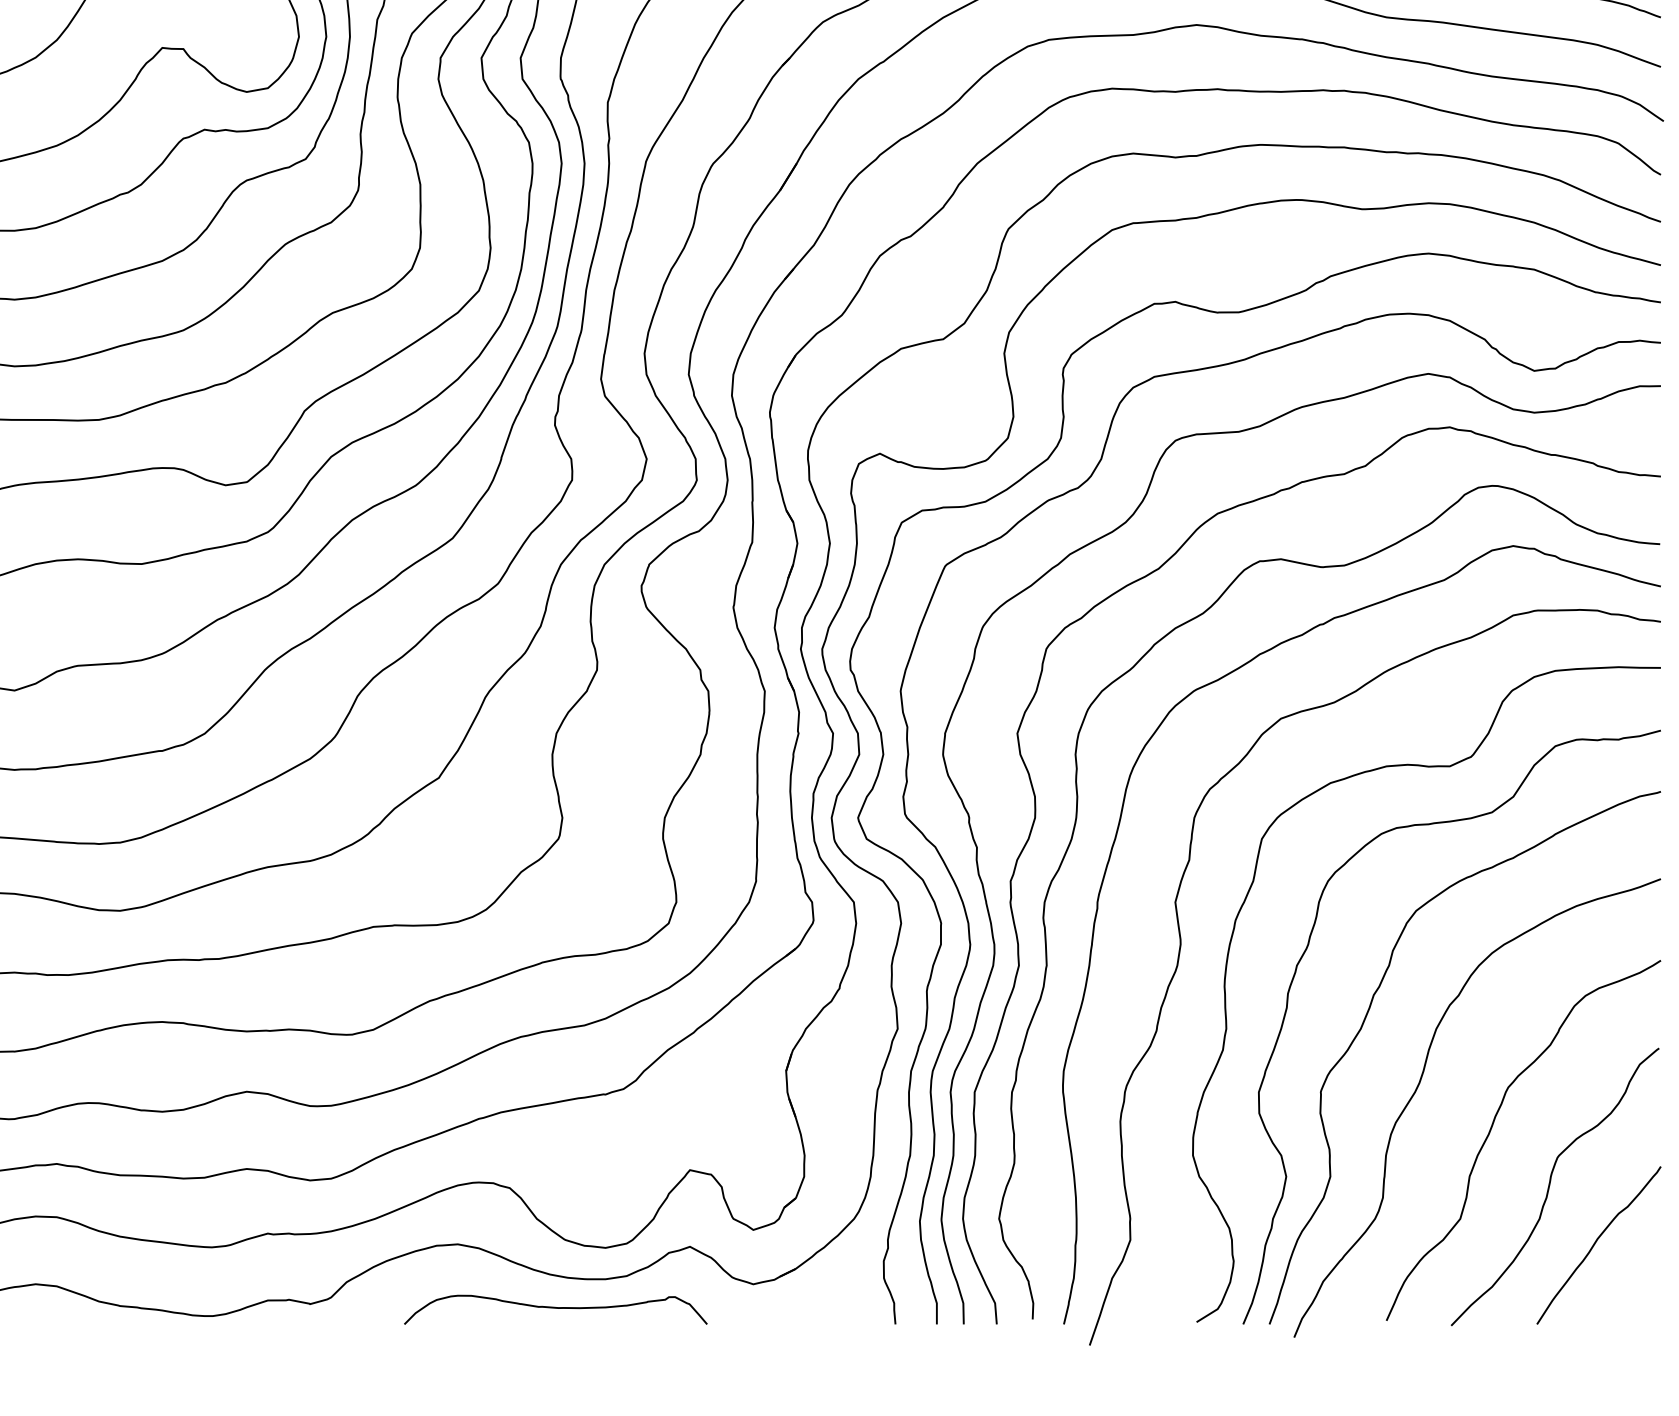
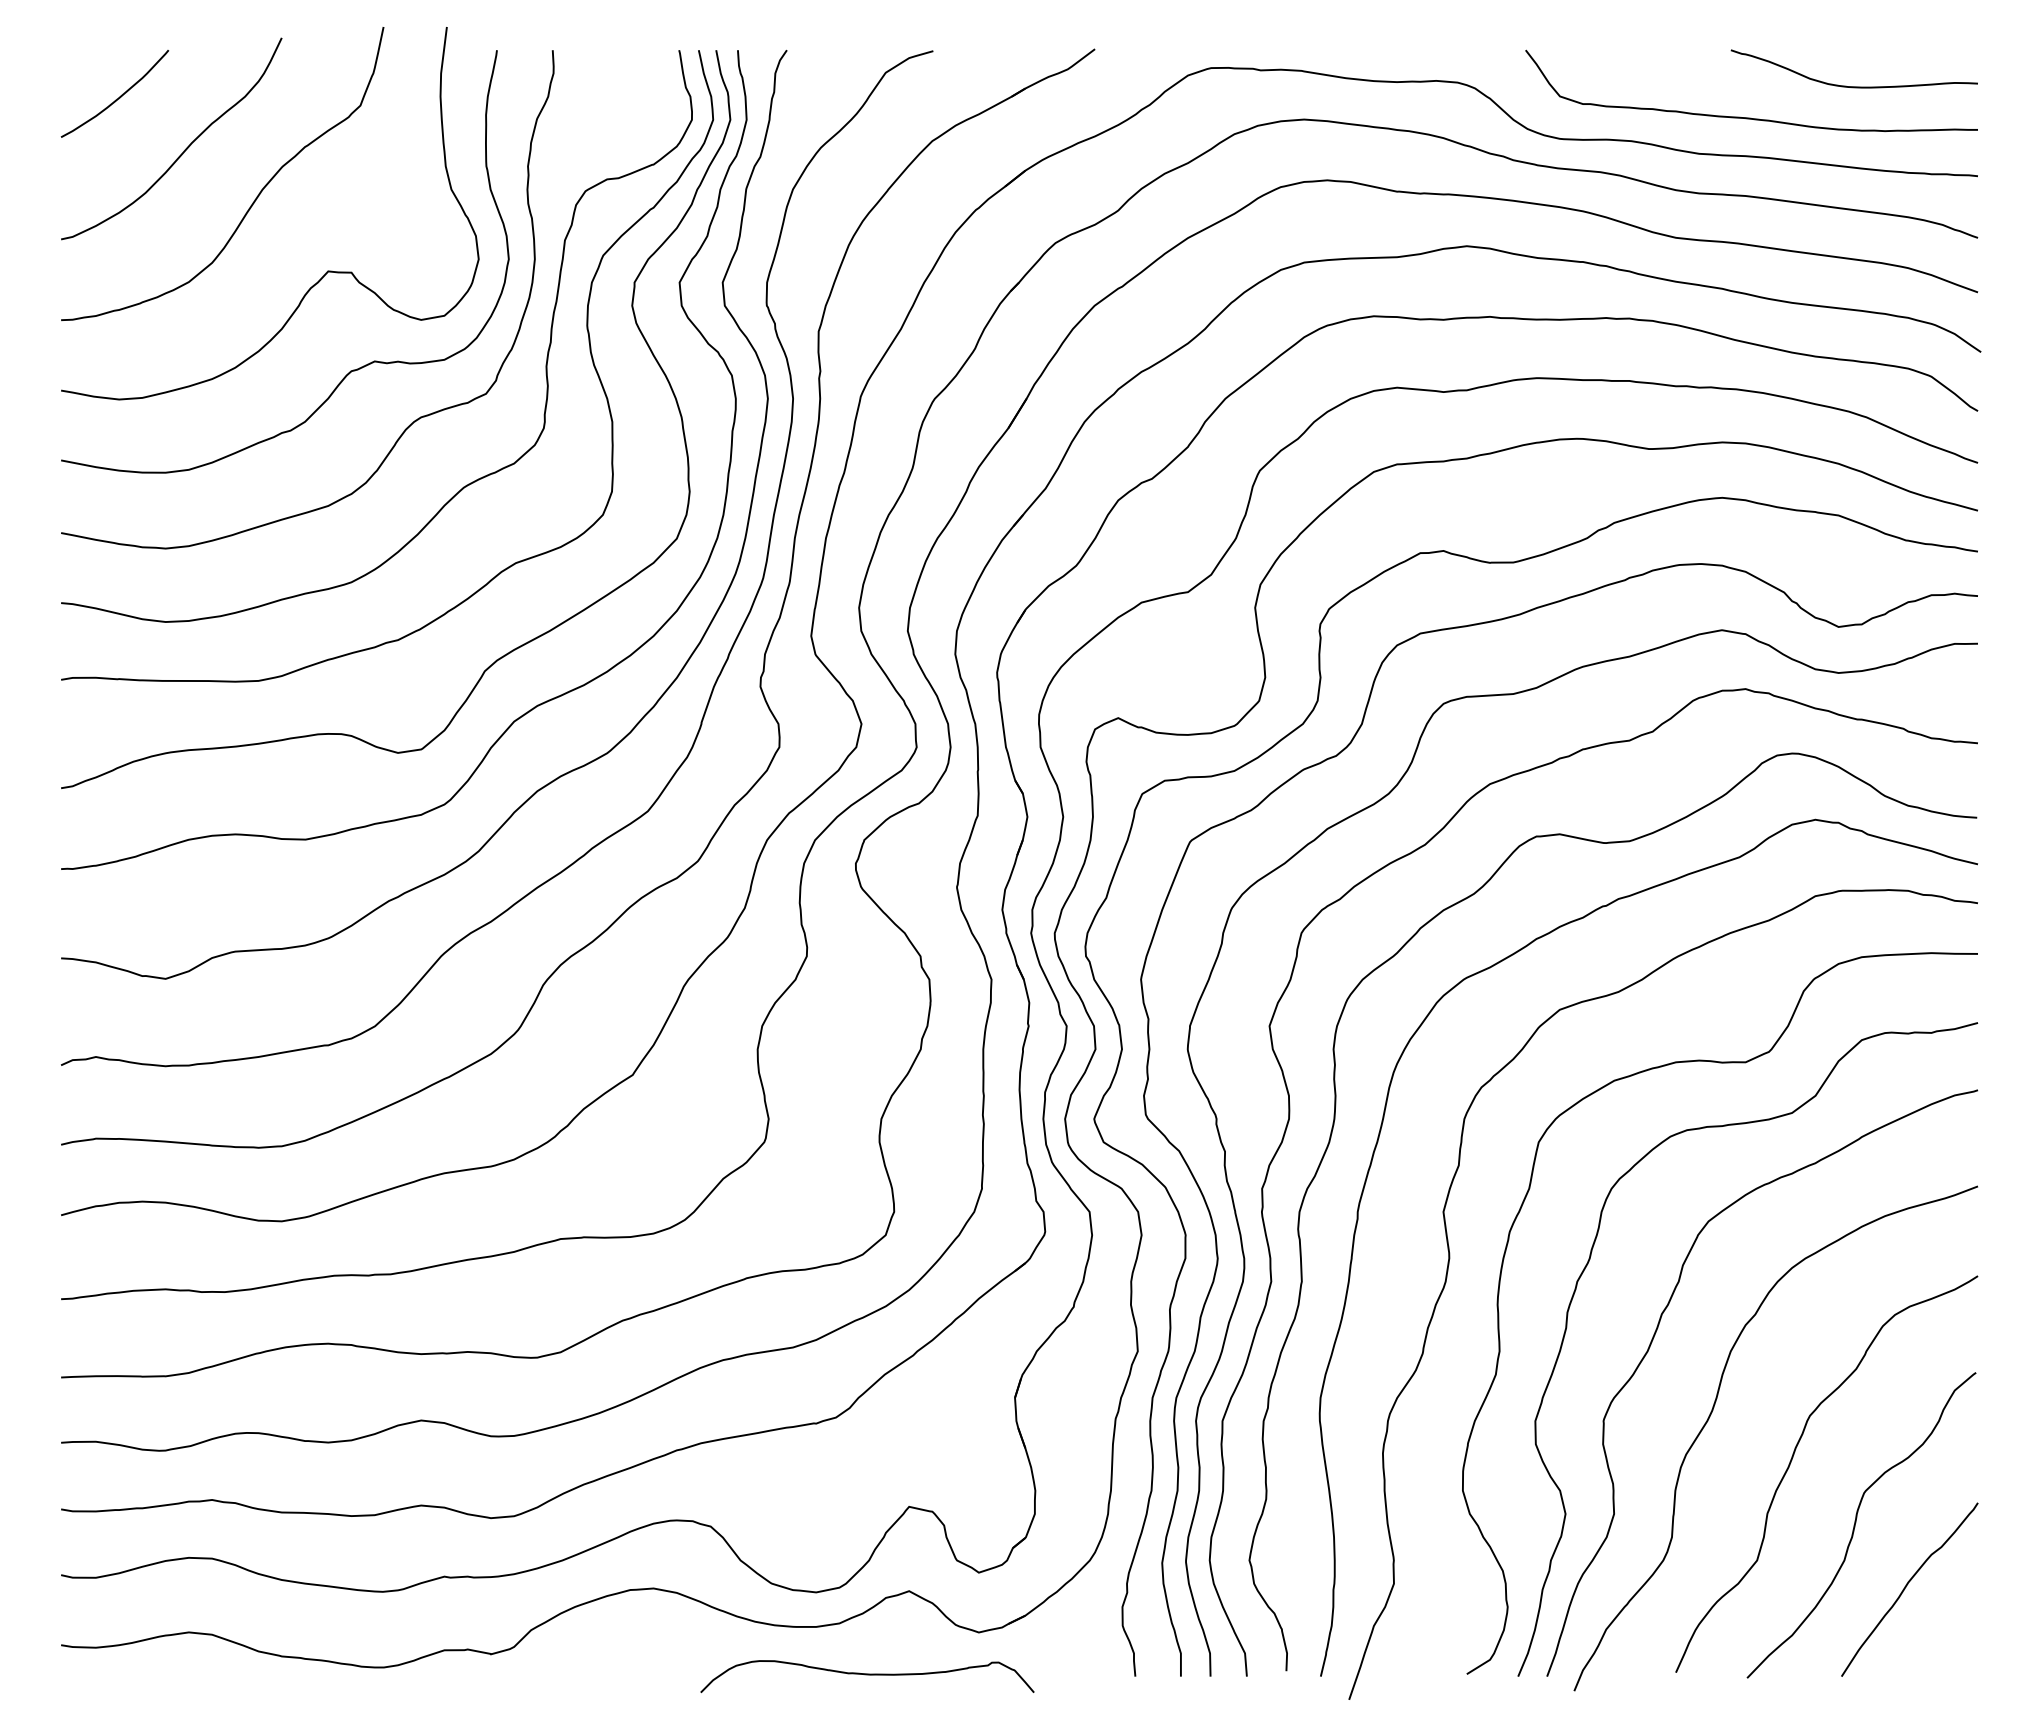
curve: (555, 1308) -> (867, 1675), moved

